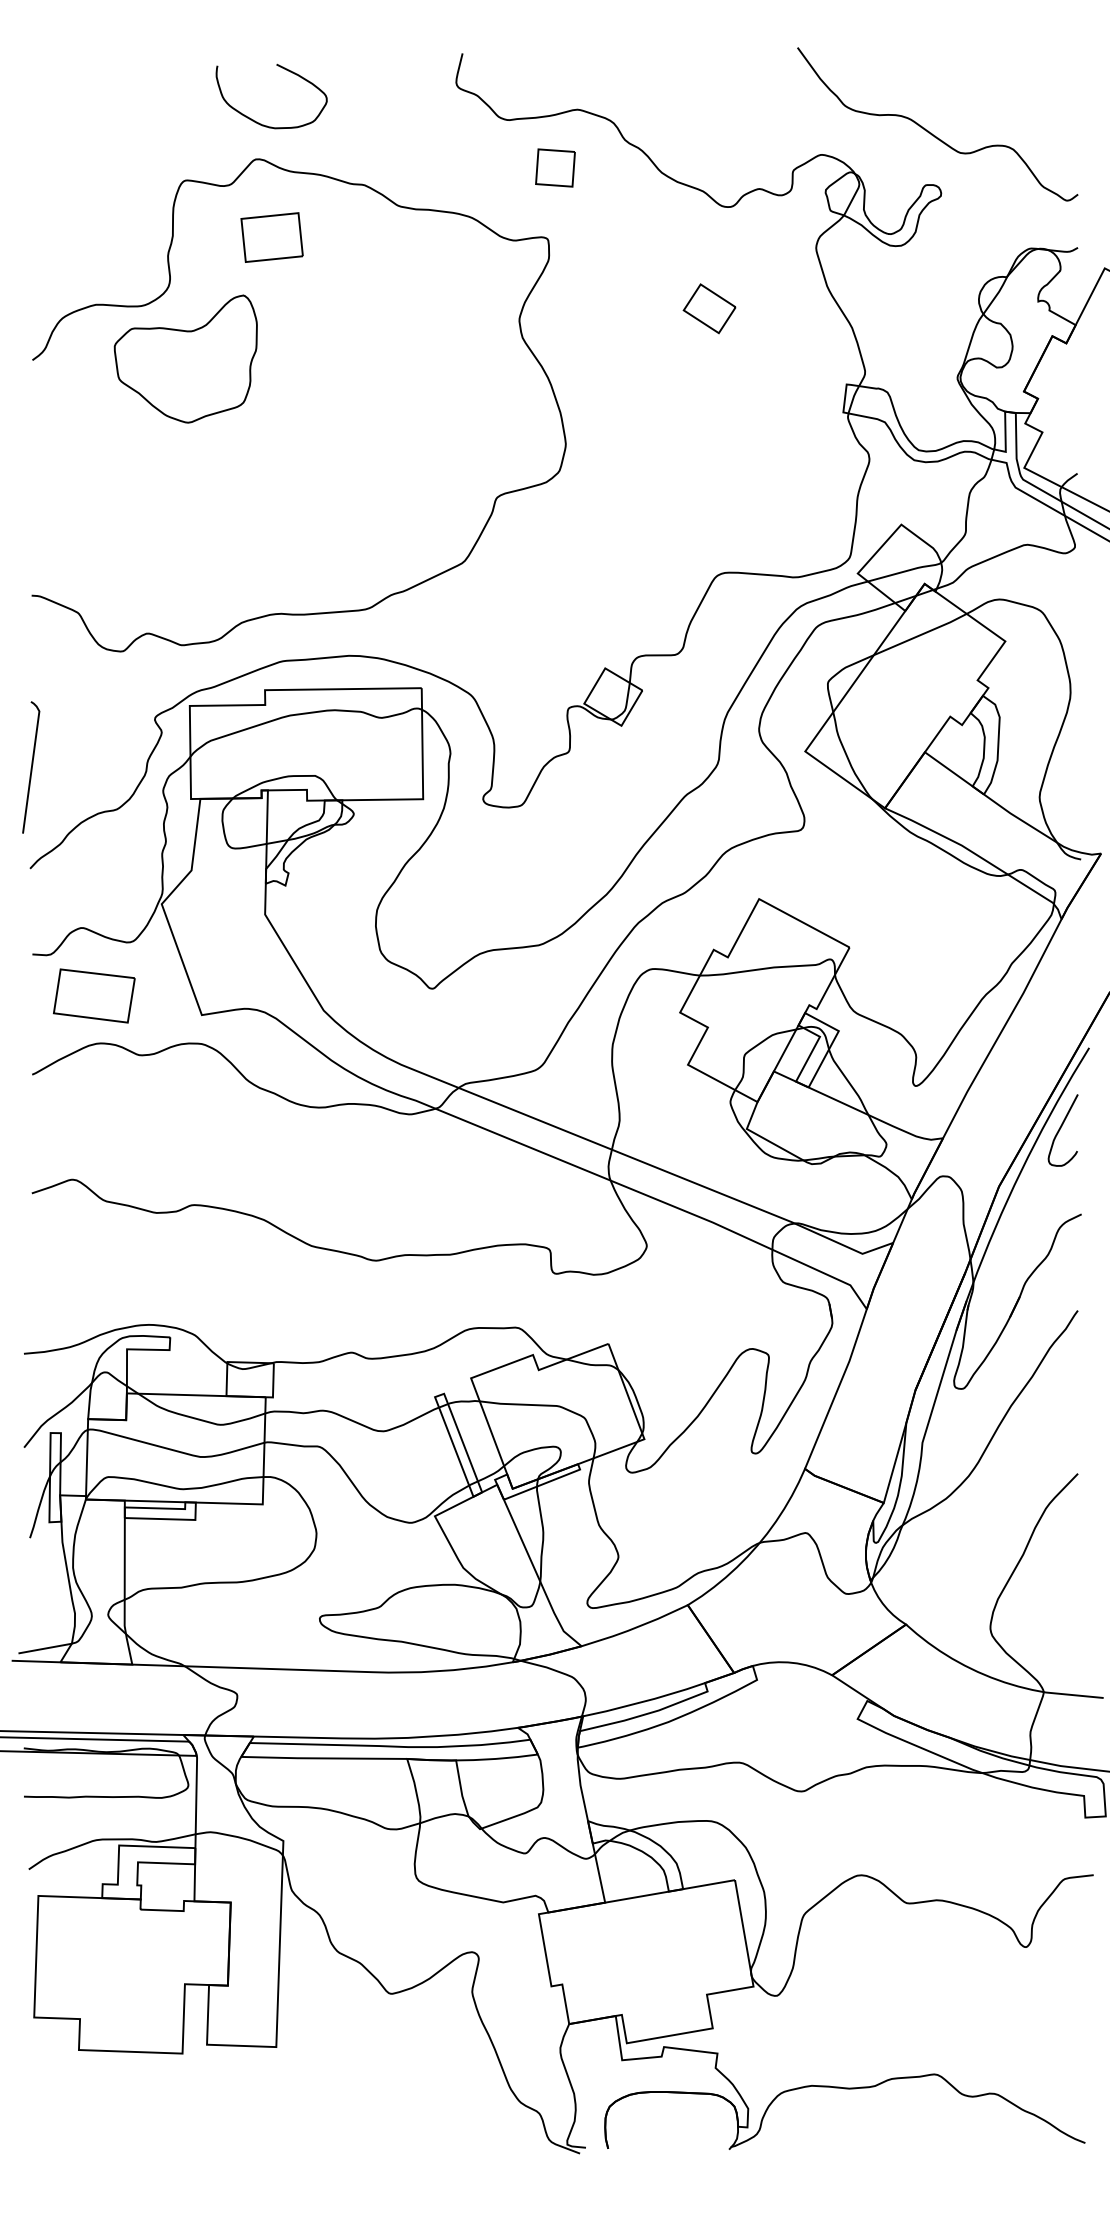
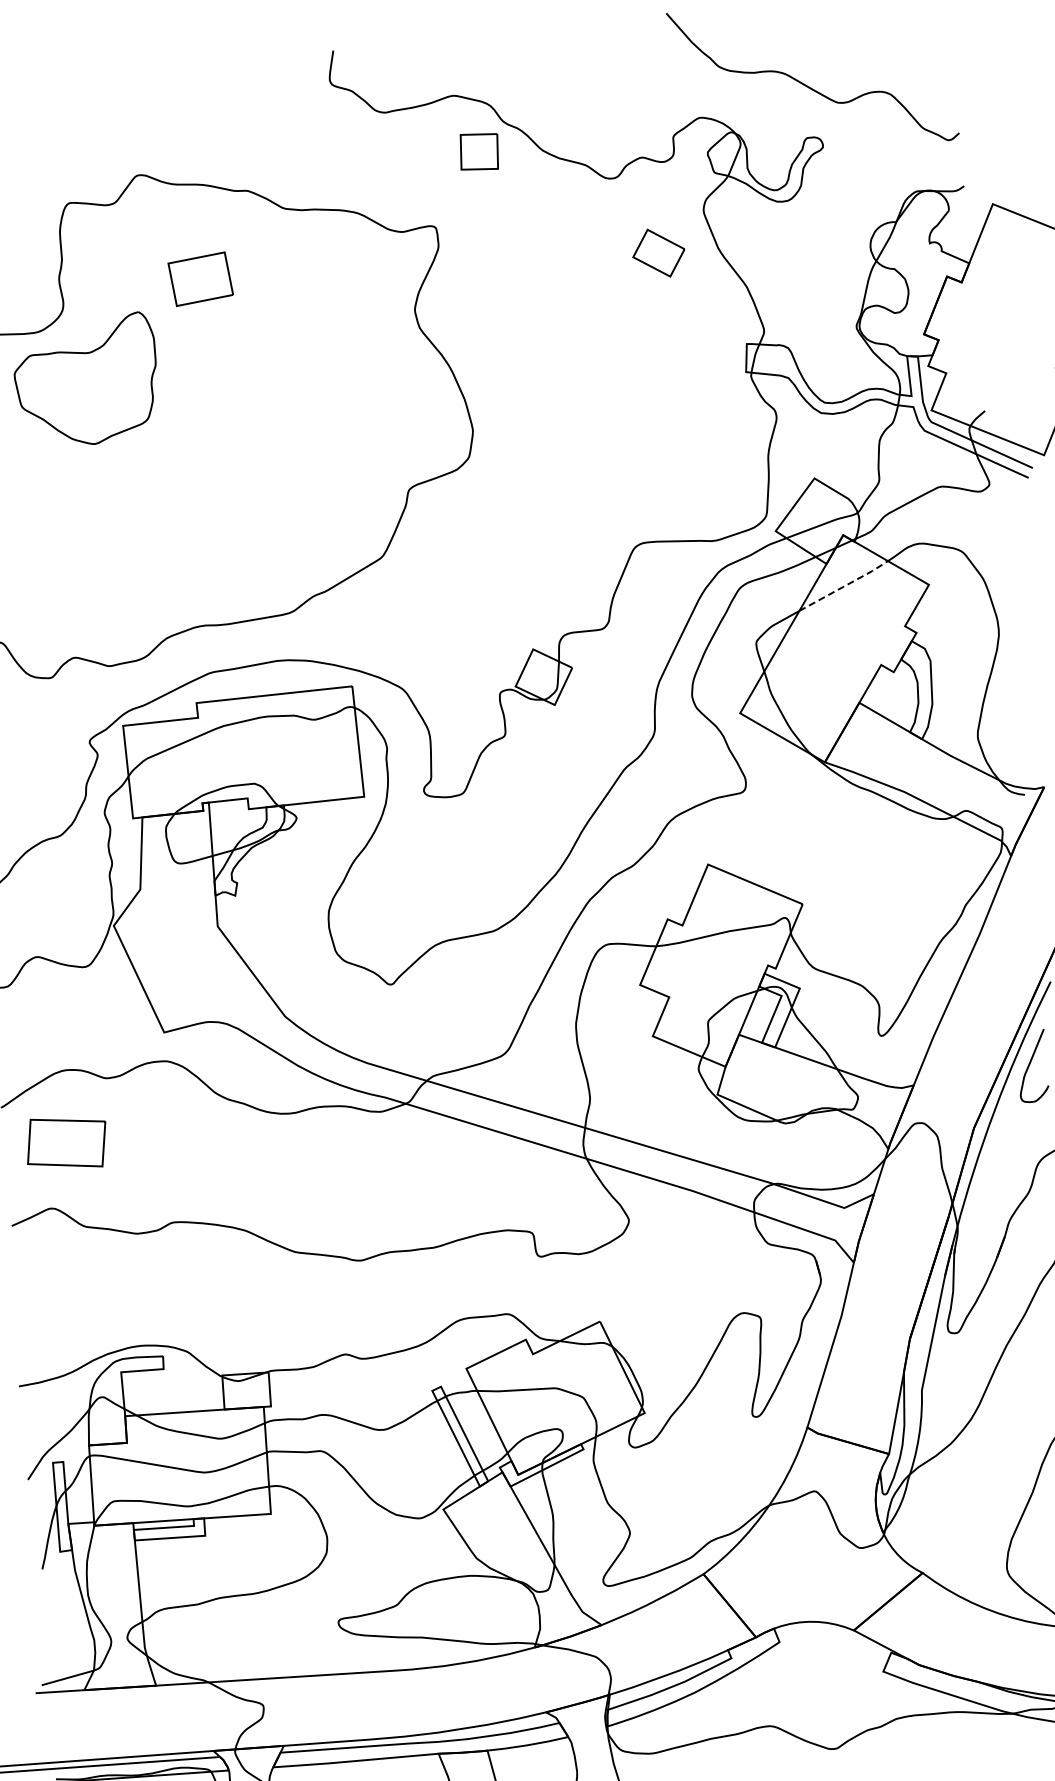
curve: (259, 122) -> (137, 138), removed
part: (555, 167) -> (479, 151), moved
part: (271, 237) -> (200, 279), moved
part: (709, 308) -> (658, 252), moved
line: (921, 634) -> (844, 585), solid -> dashed
part: (94, 995) -> (66, 1142), moved

